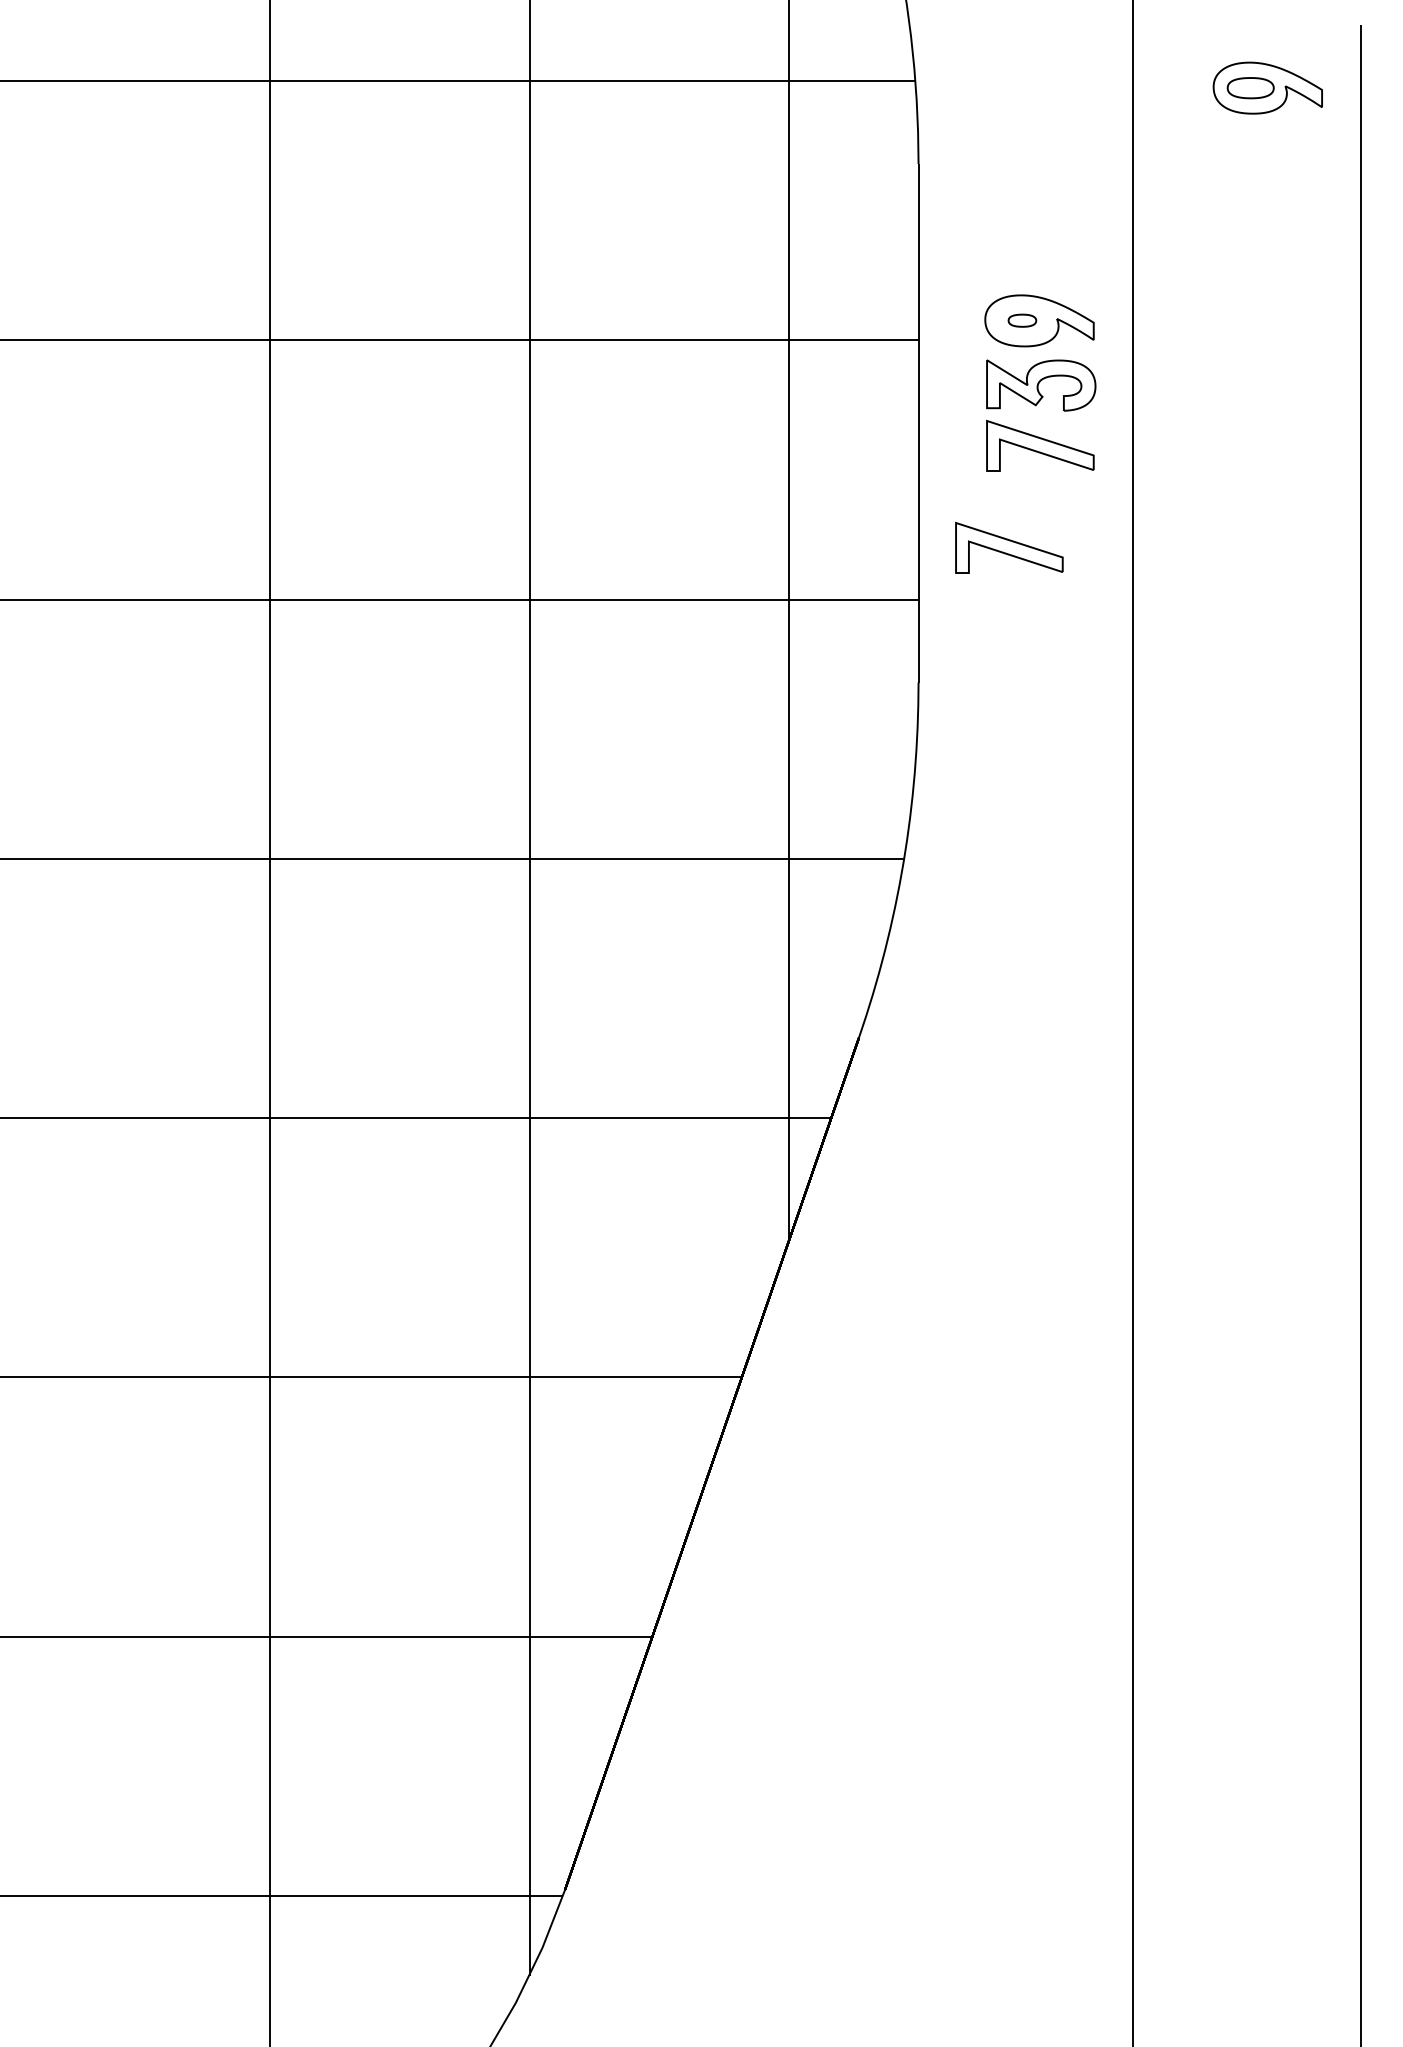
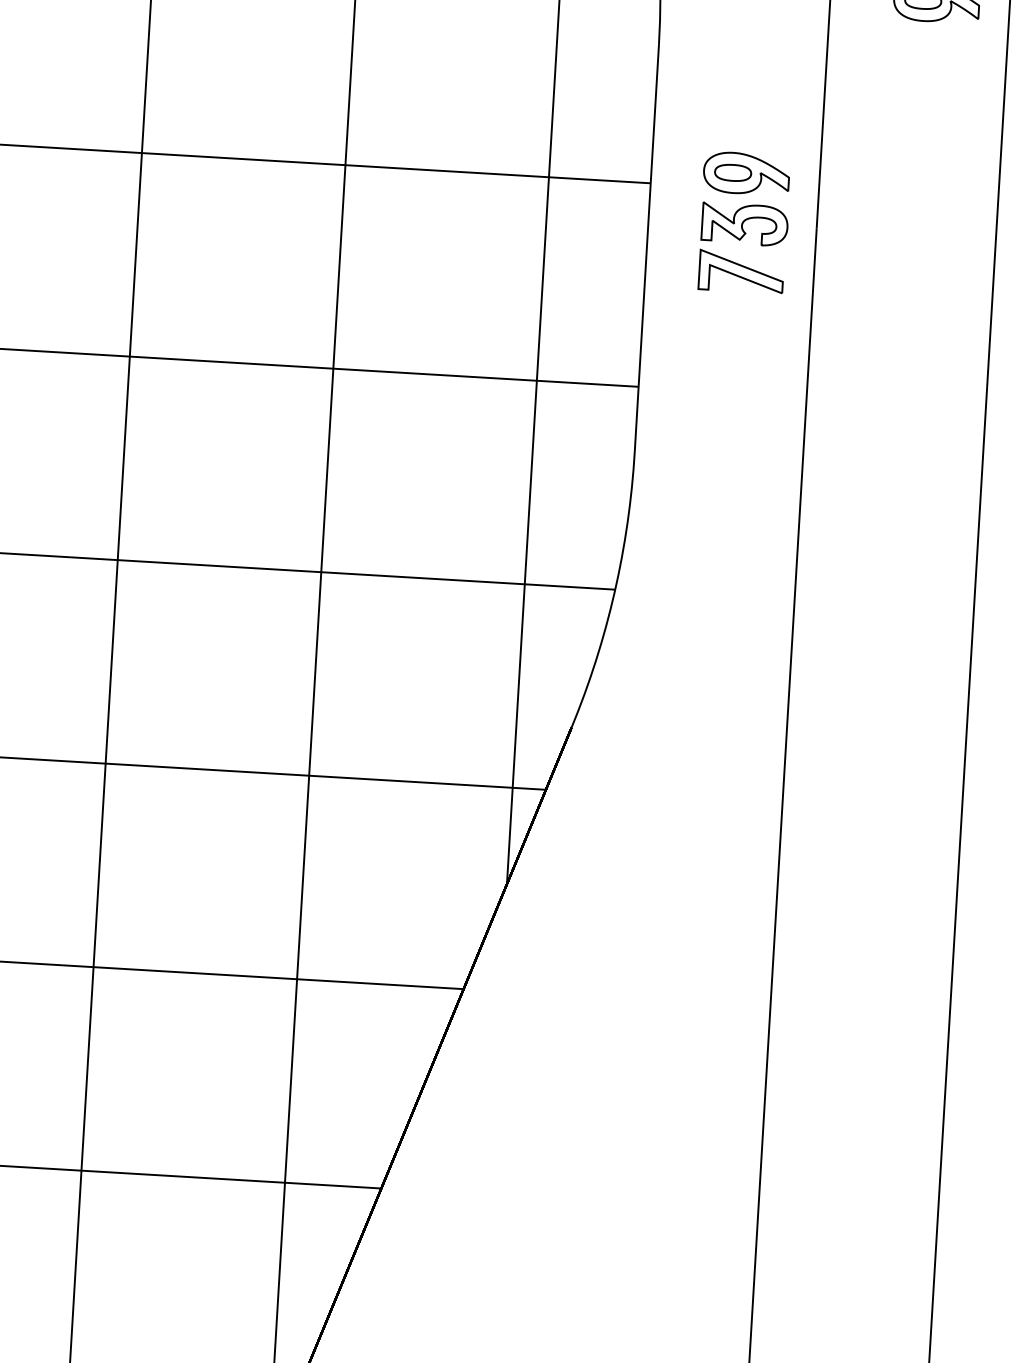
part: (1022, 320) -> (733, 172), size x1.67
part: (1009, 547) -> (712, 350), removed

